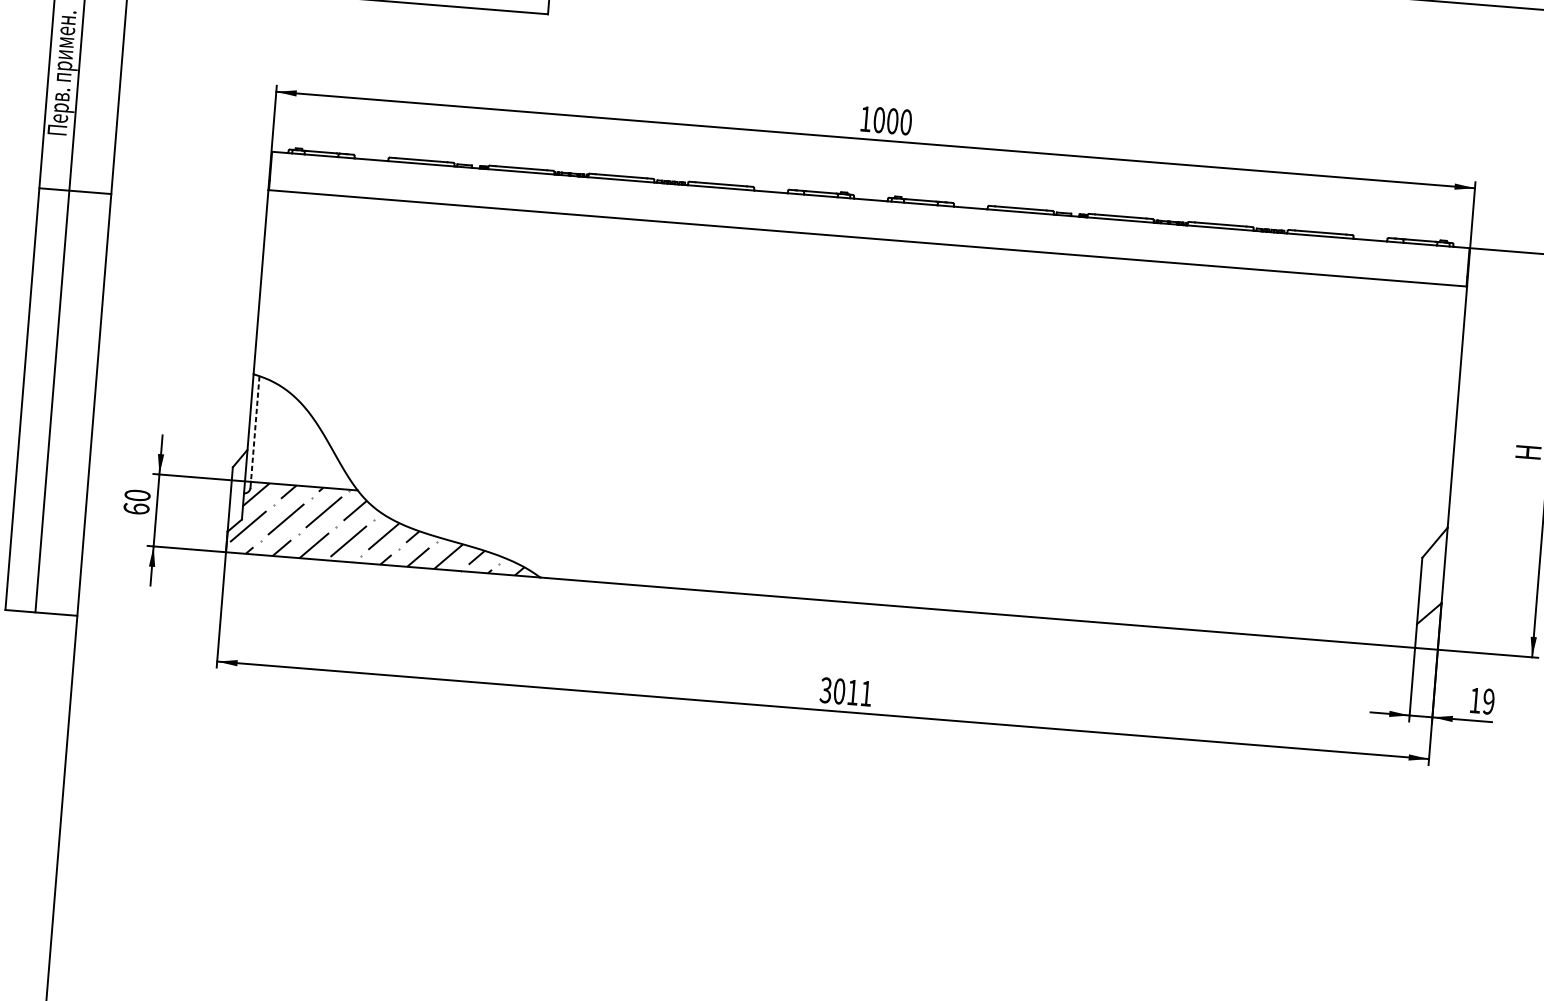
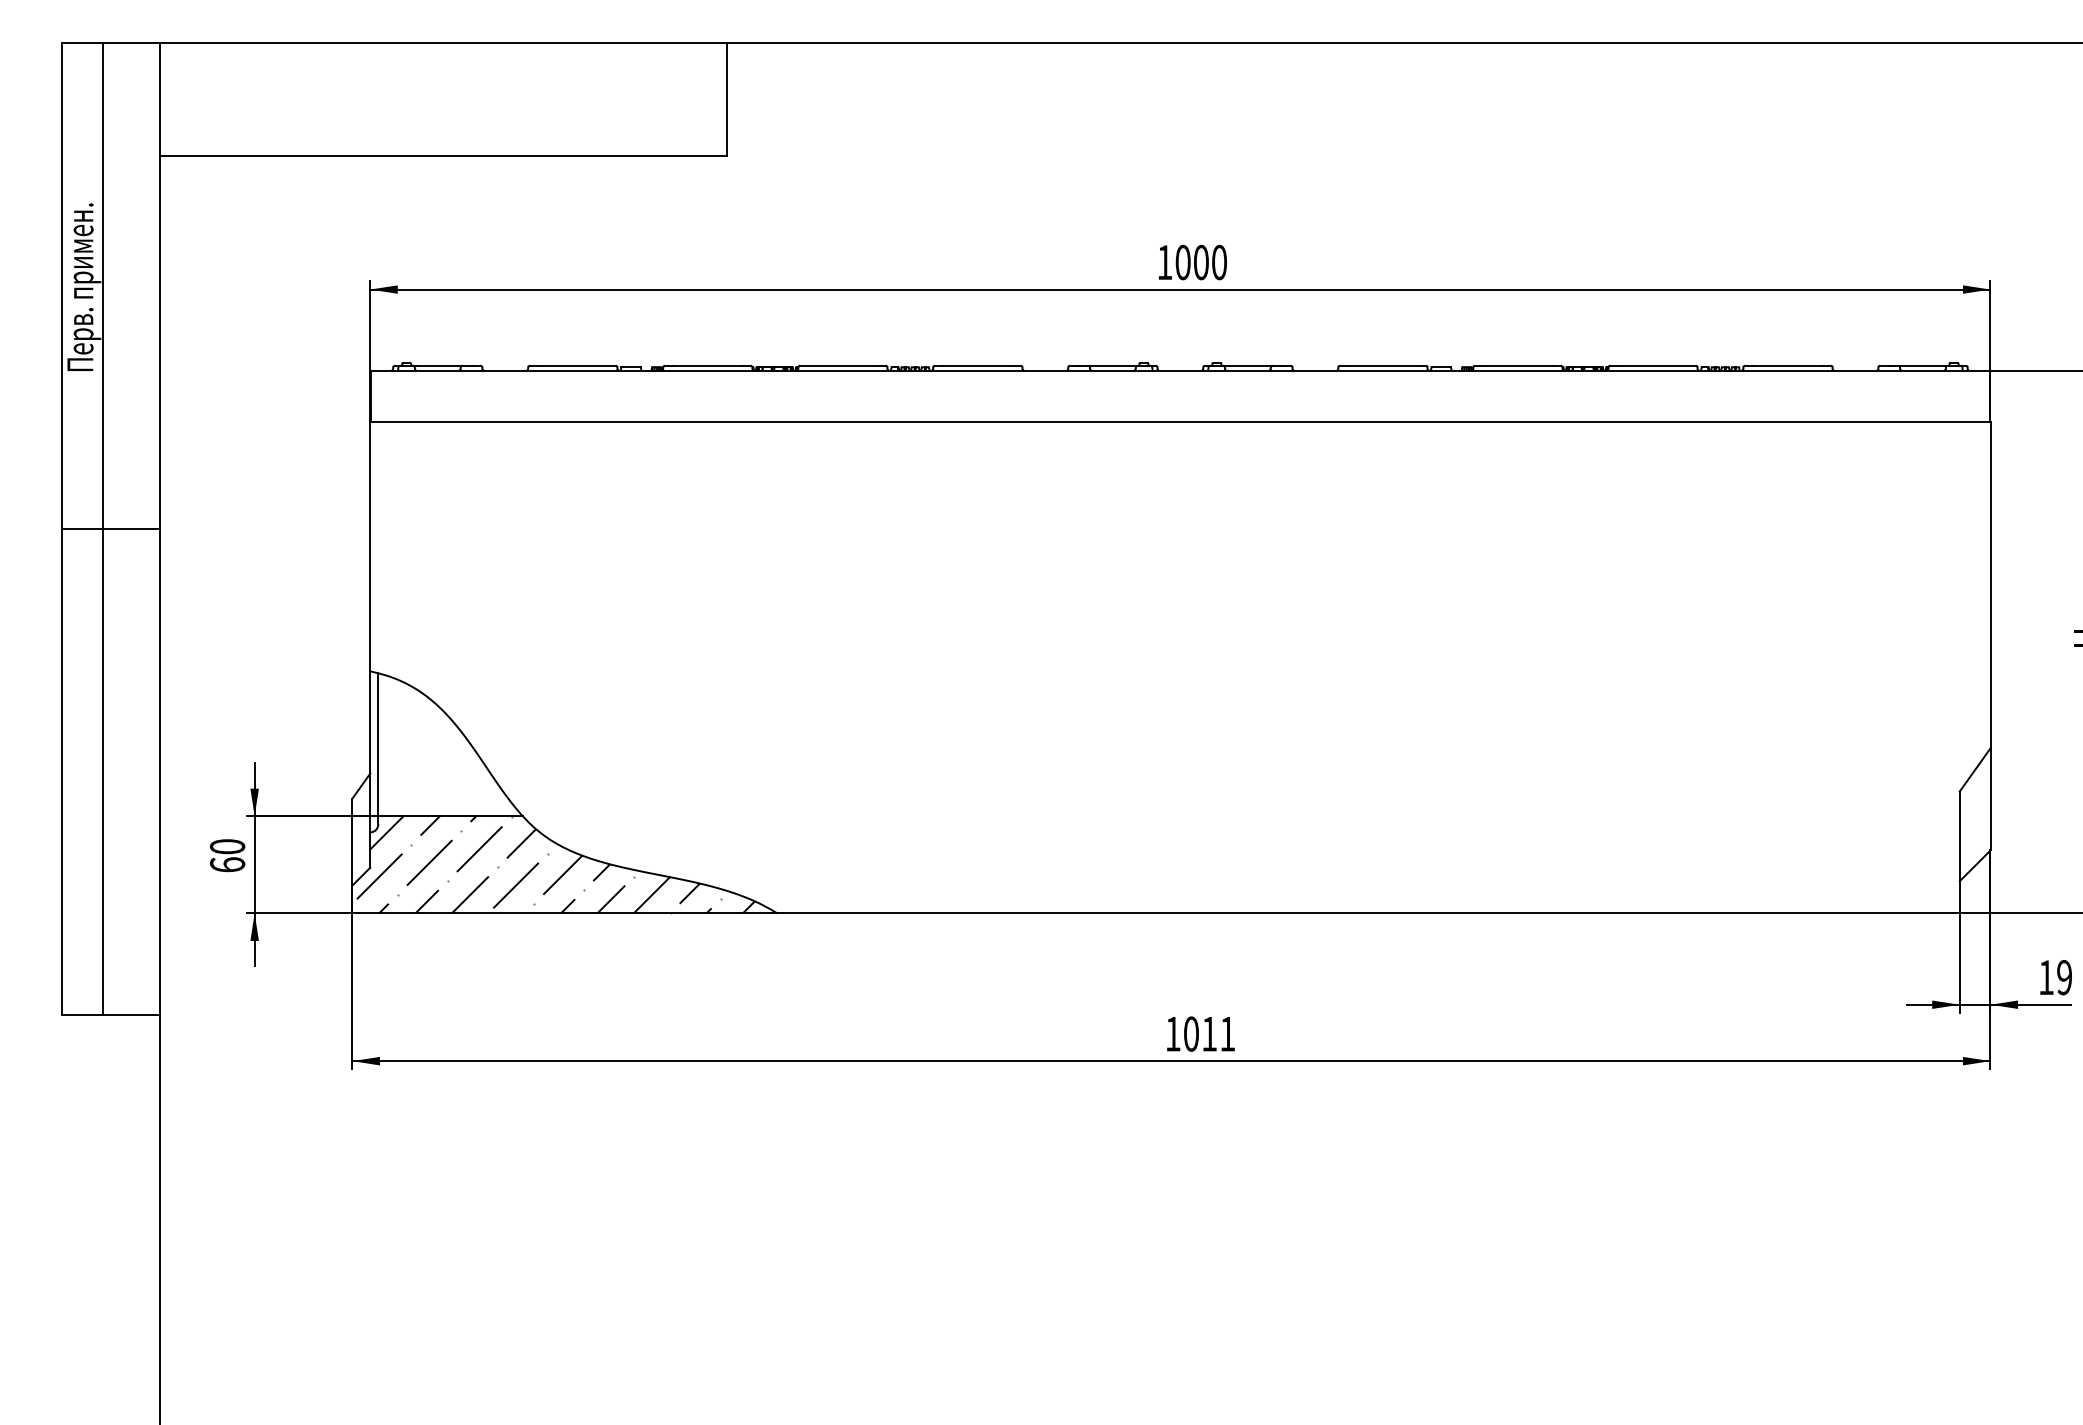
line: (74, 190) -> (110, 528), moved
line: (255, 429) -> (378, 745), dashed -> solid
text: (825, 689) -> (1172, 1033), 3011 -> 1011

